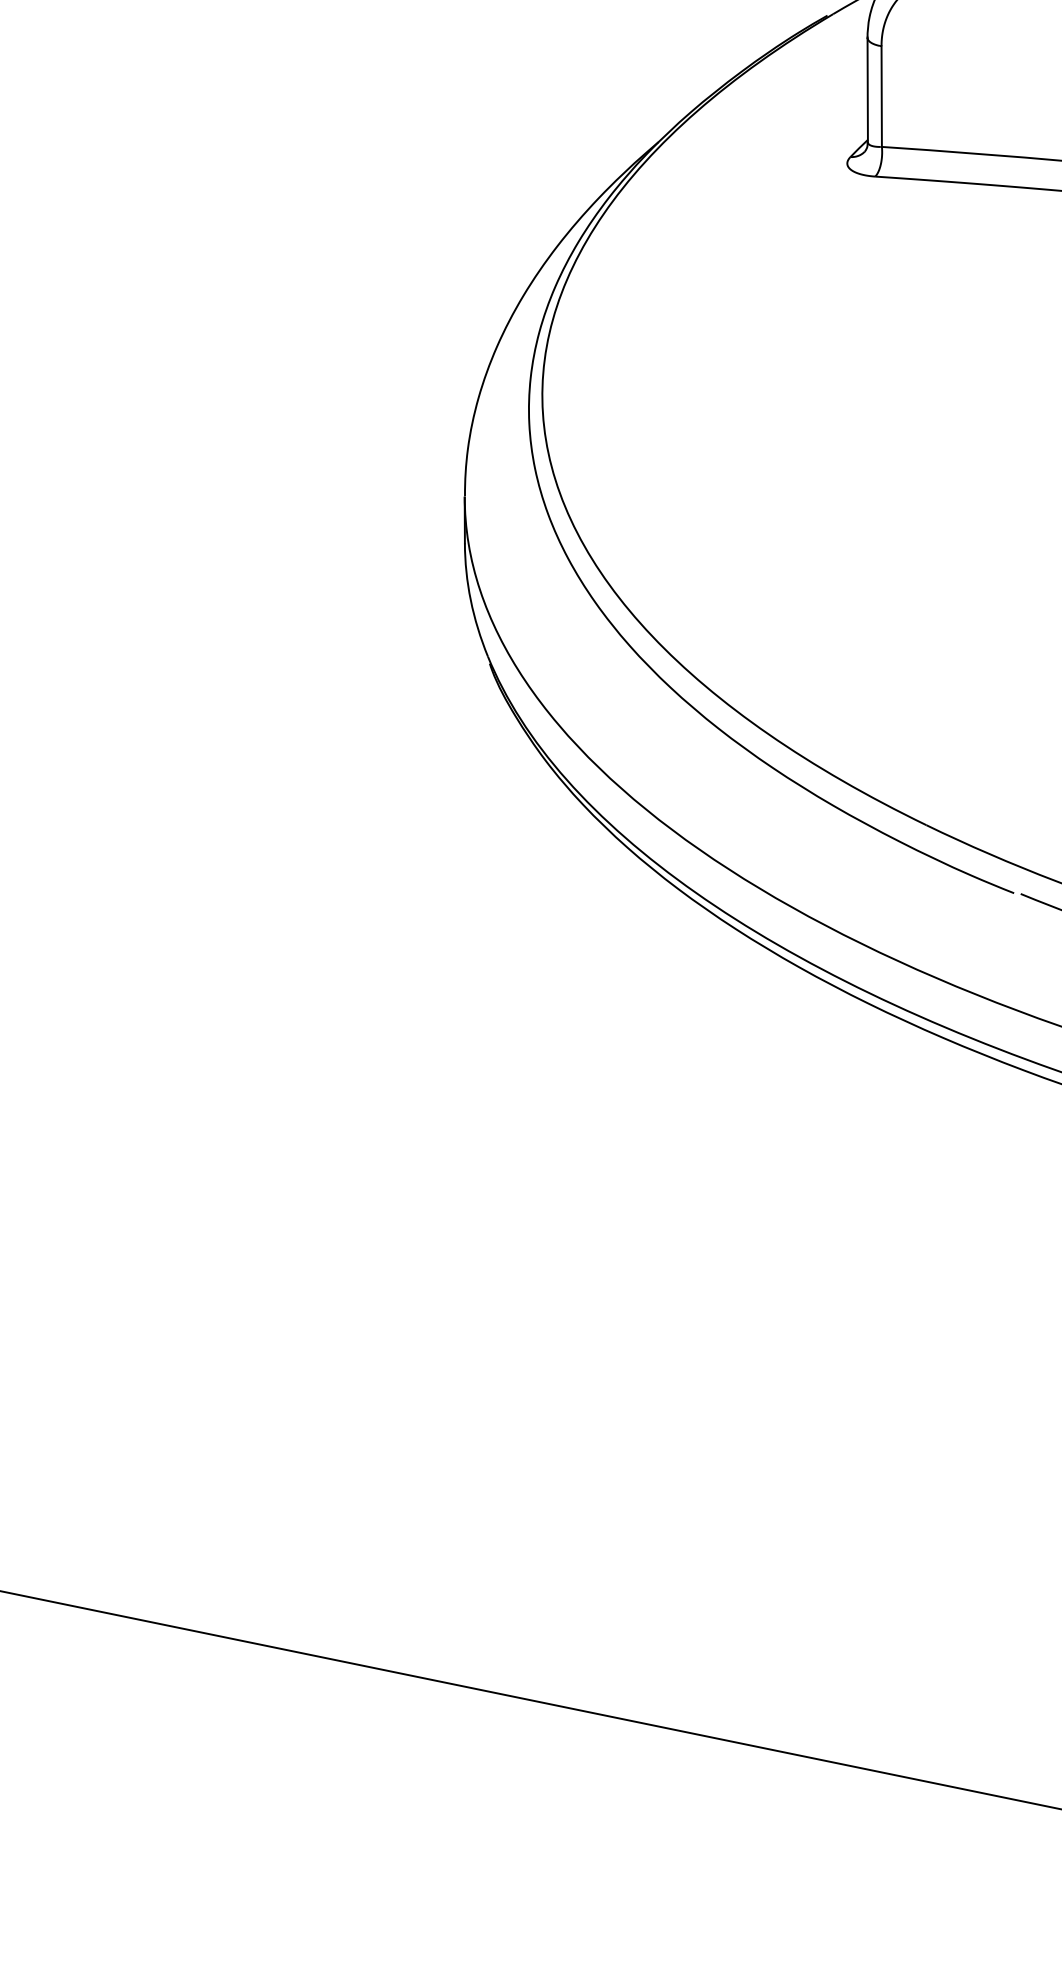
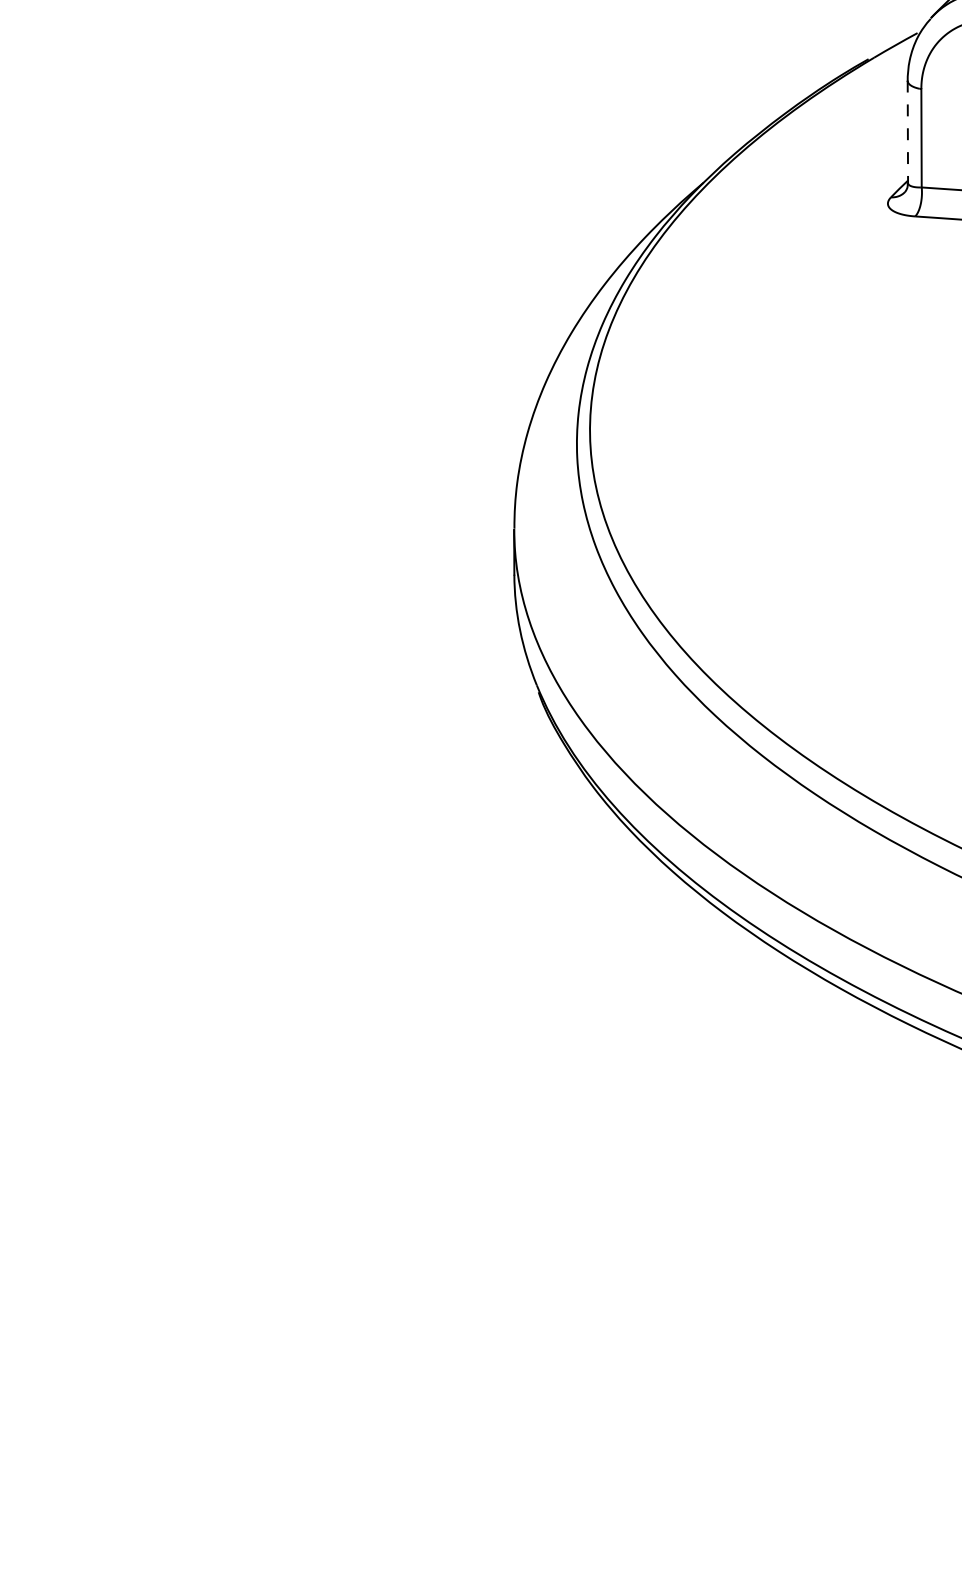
line: (867, 90) -> (907, 132), solid -> dashed

